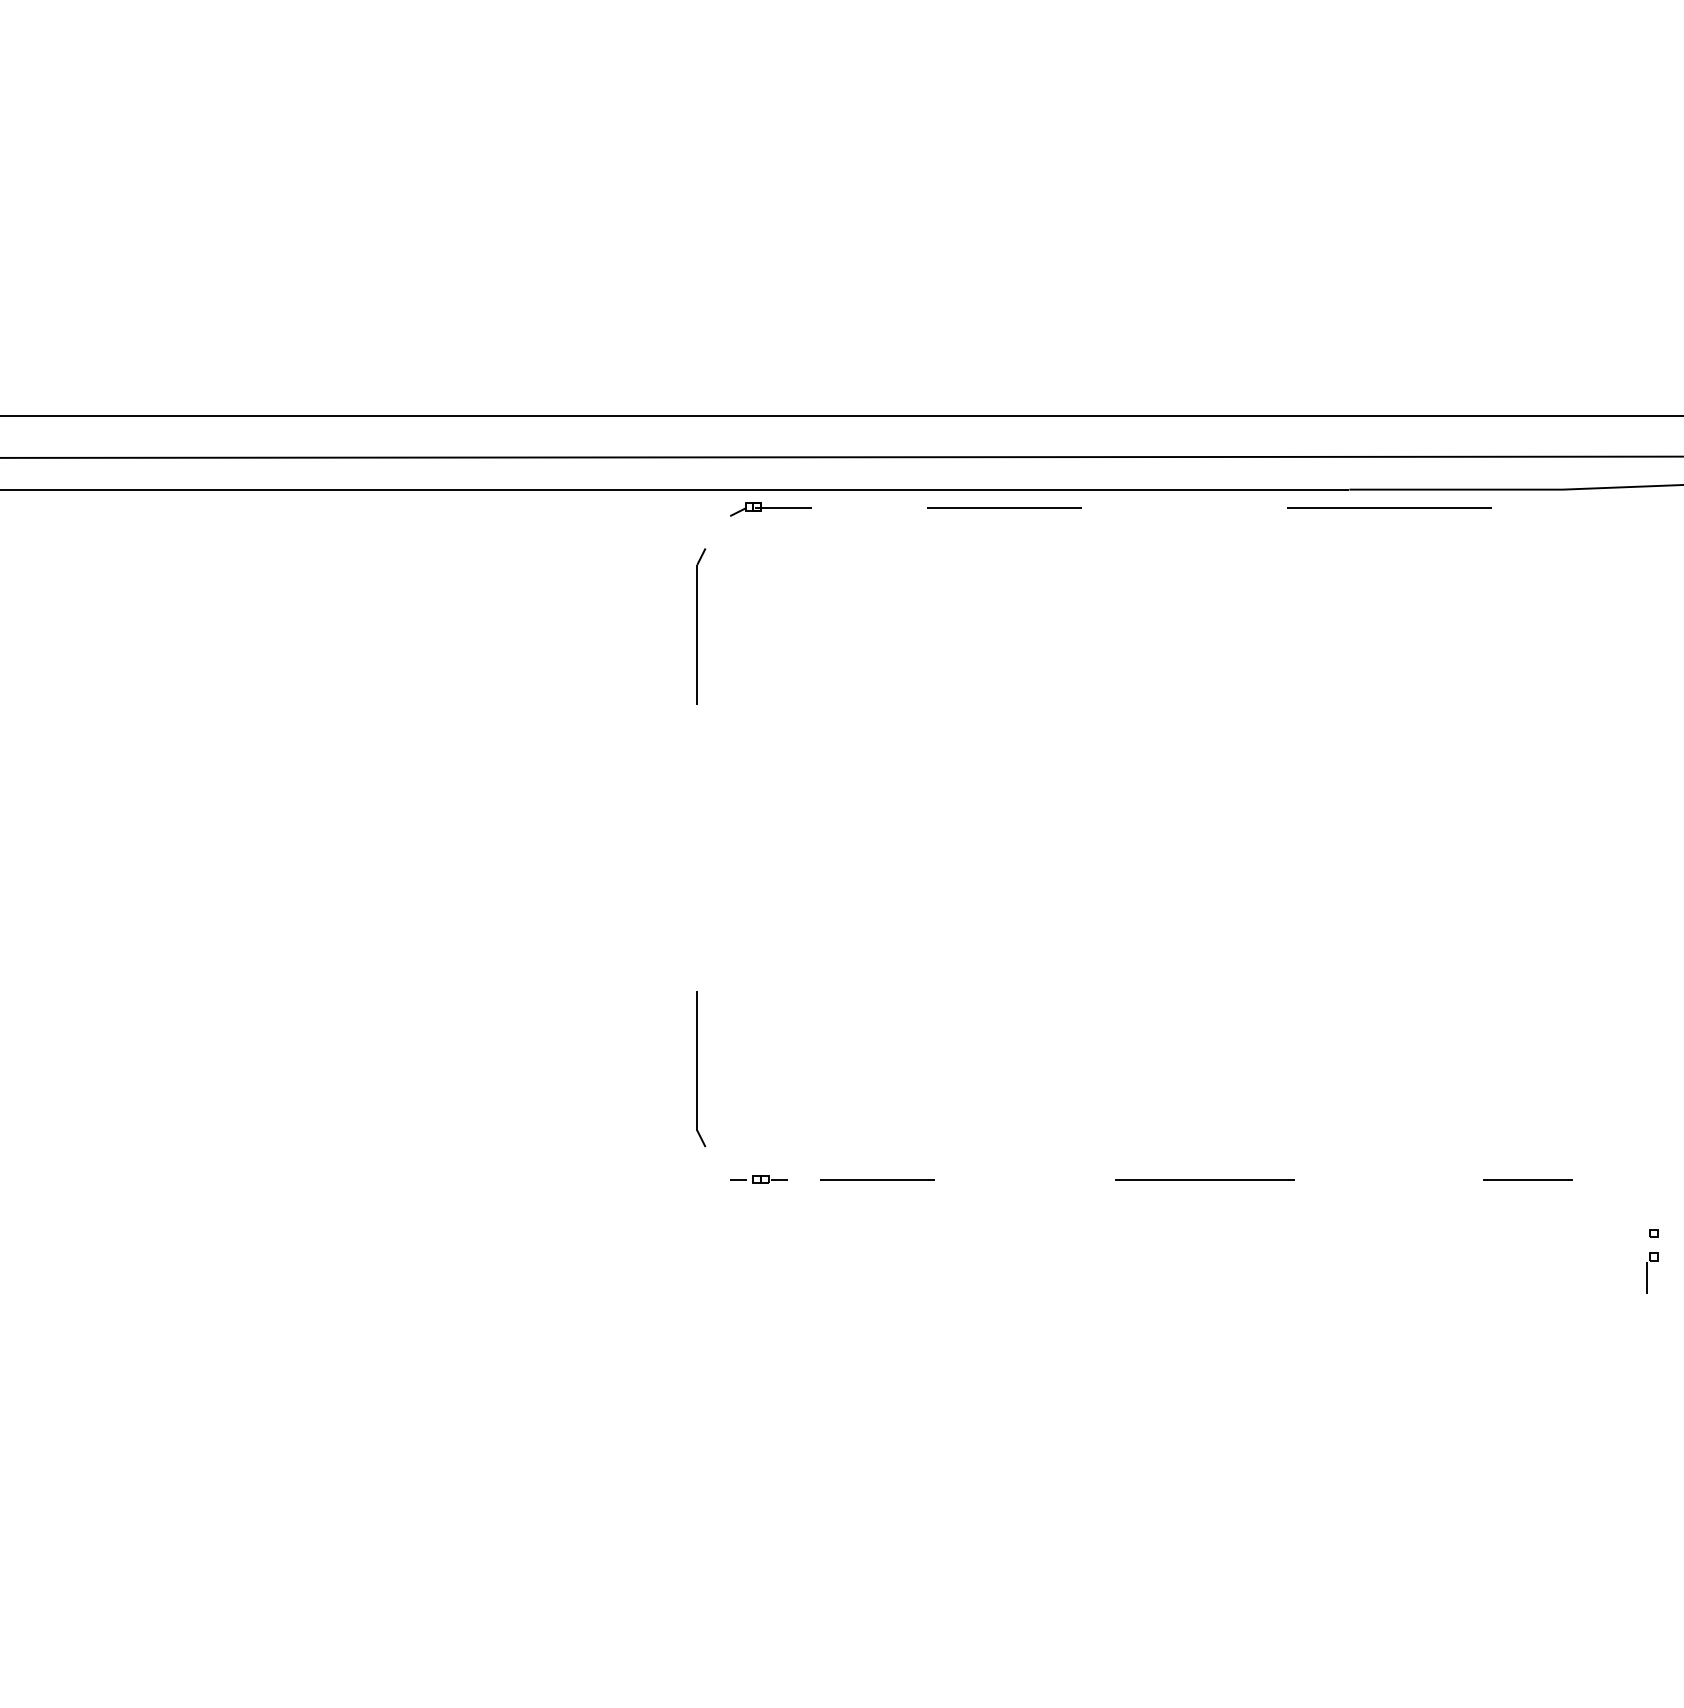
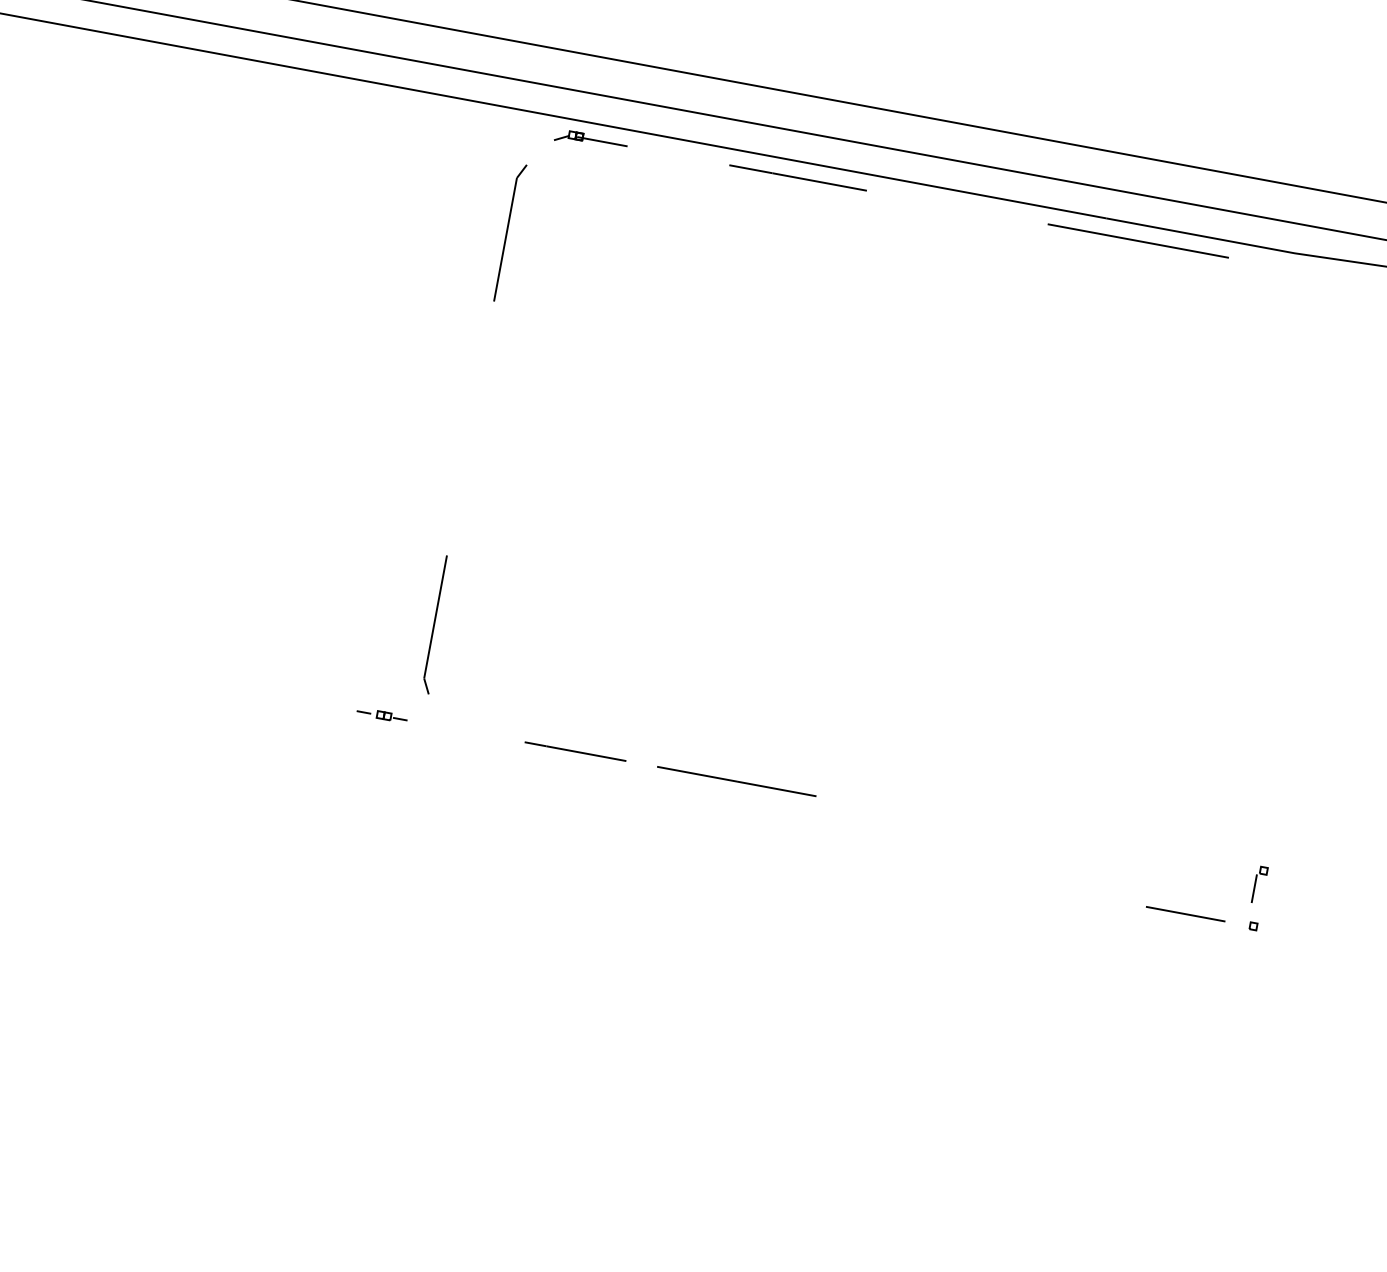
part: (758, 1179) -> (381, 715), moved
line: (1204, 1179) -> (736, 781), moved
line: (1527, 1179) -> (1185, 913), moved
part: (1652, 1272) -> (1260, 884), moved

